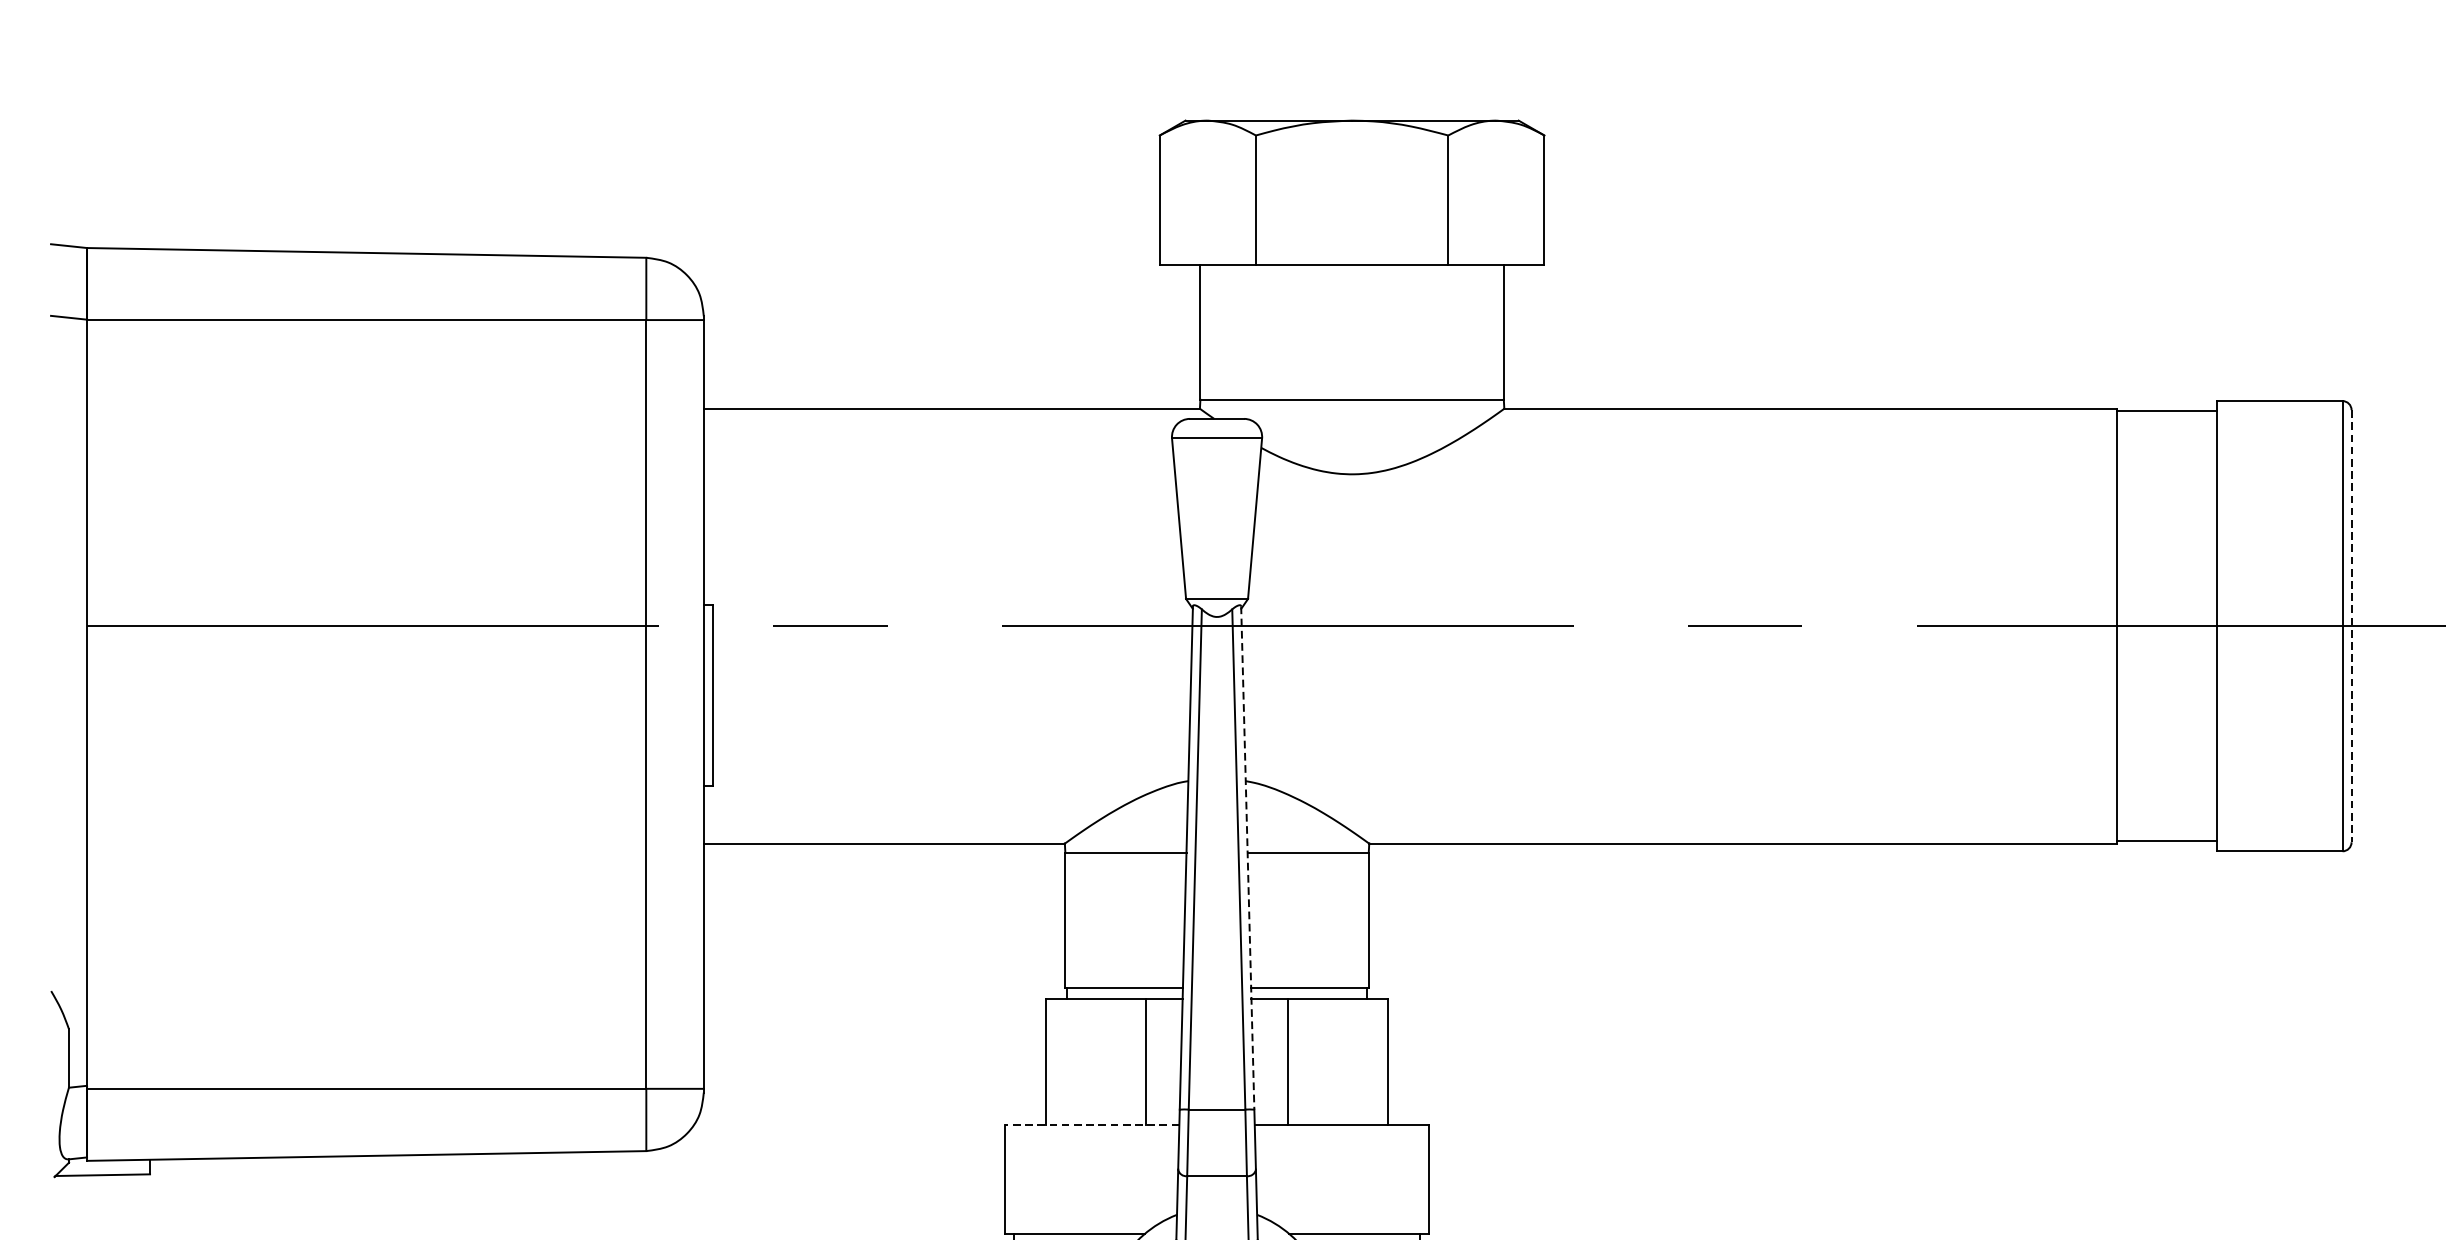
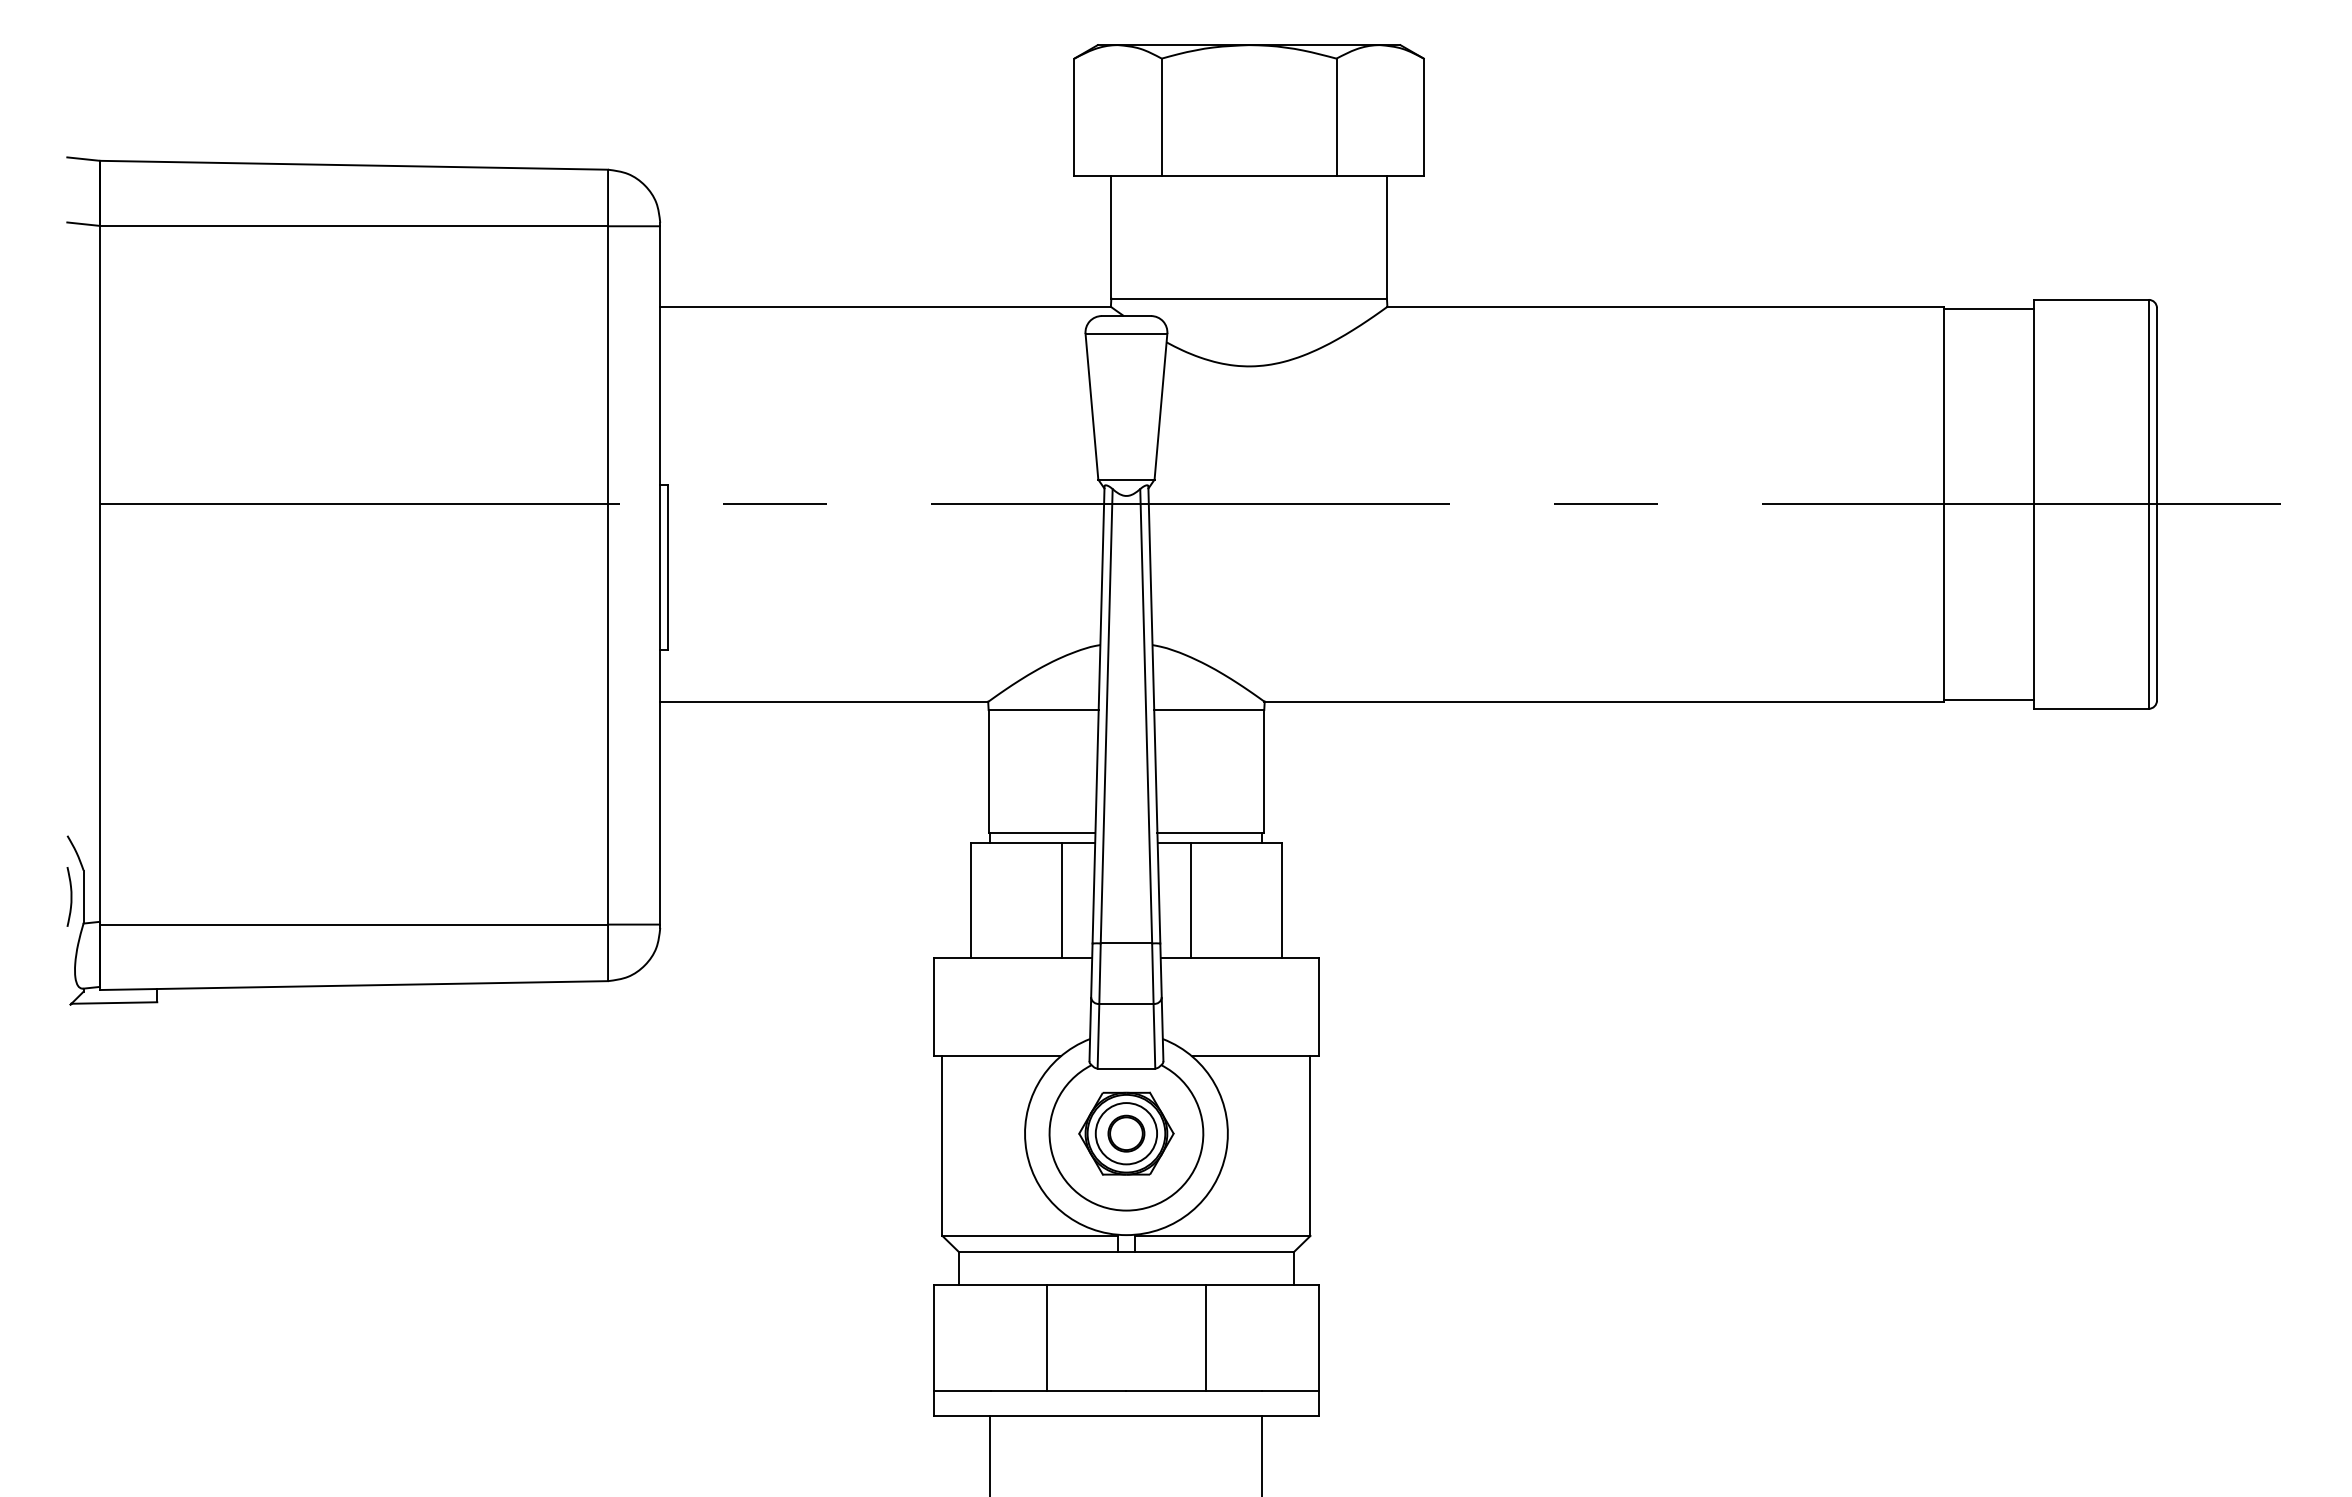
line: (2351, 626) -> (2156, 504), dashed -> solid
line: (1247, 857) -> (1154, 714), dashed -> solid
curve: (54, 1057) -> (70, 896), added
line: (1092, 1125) -> (1013, 957), dashed -> solid

